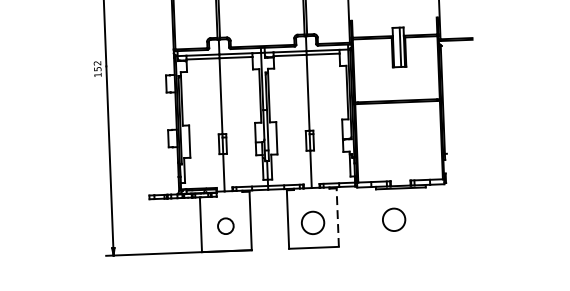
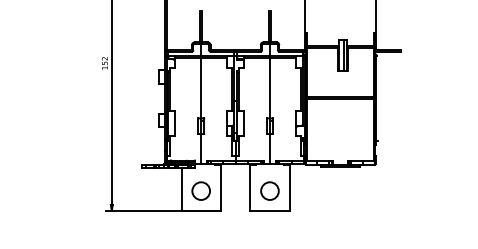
line: (337, 217) -> (289, 187), dashed -> solid
circle: (393, 219) -> (333, 190), removed
circle: (225, 225) -> (200, 190), size x1.43

